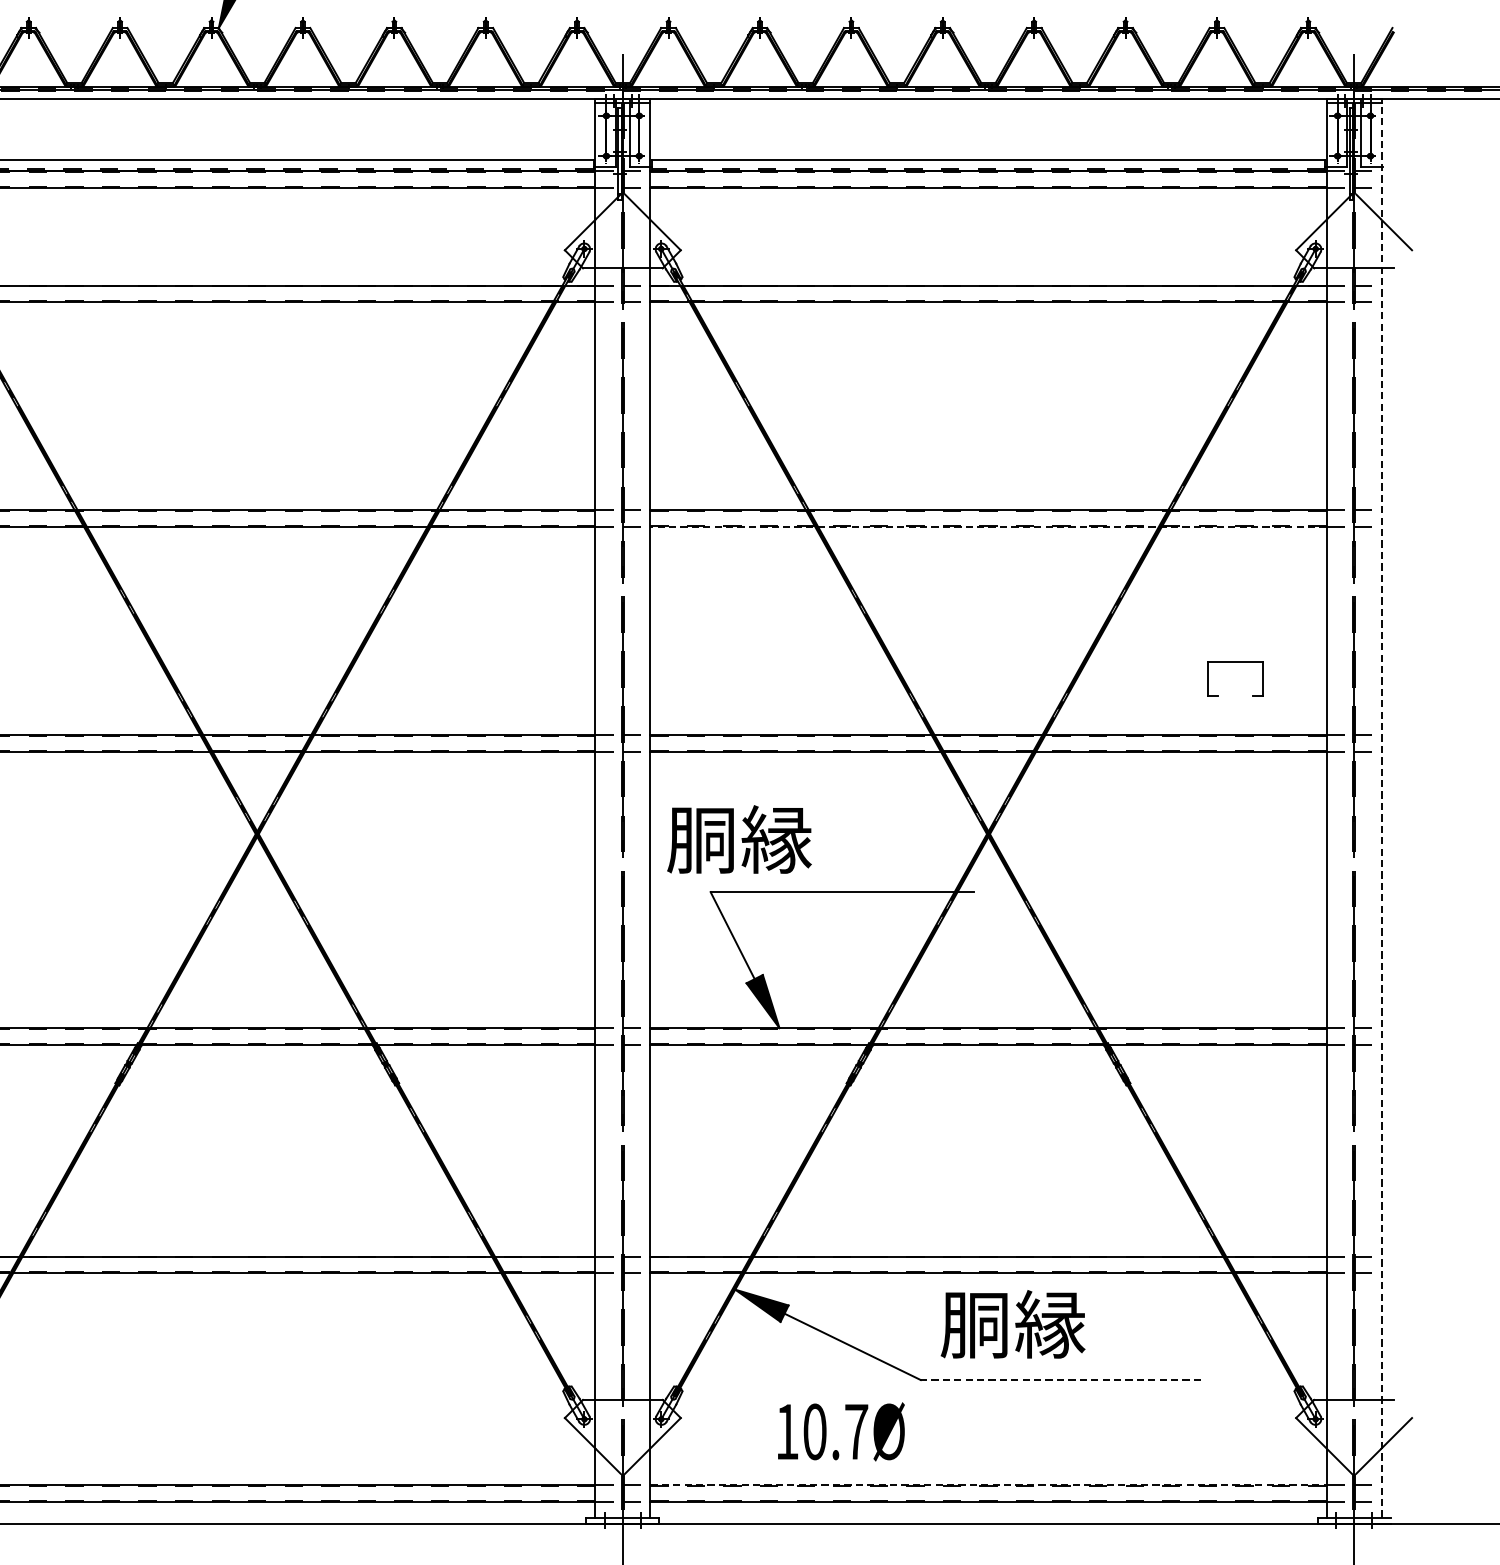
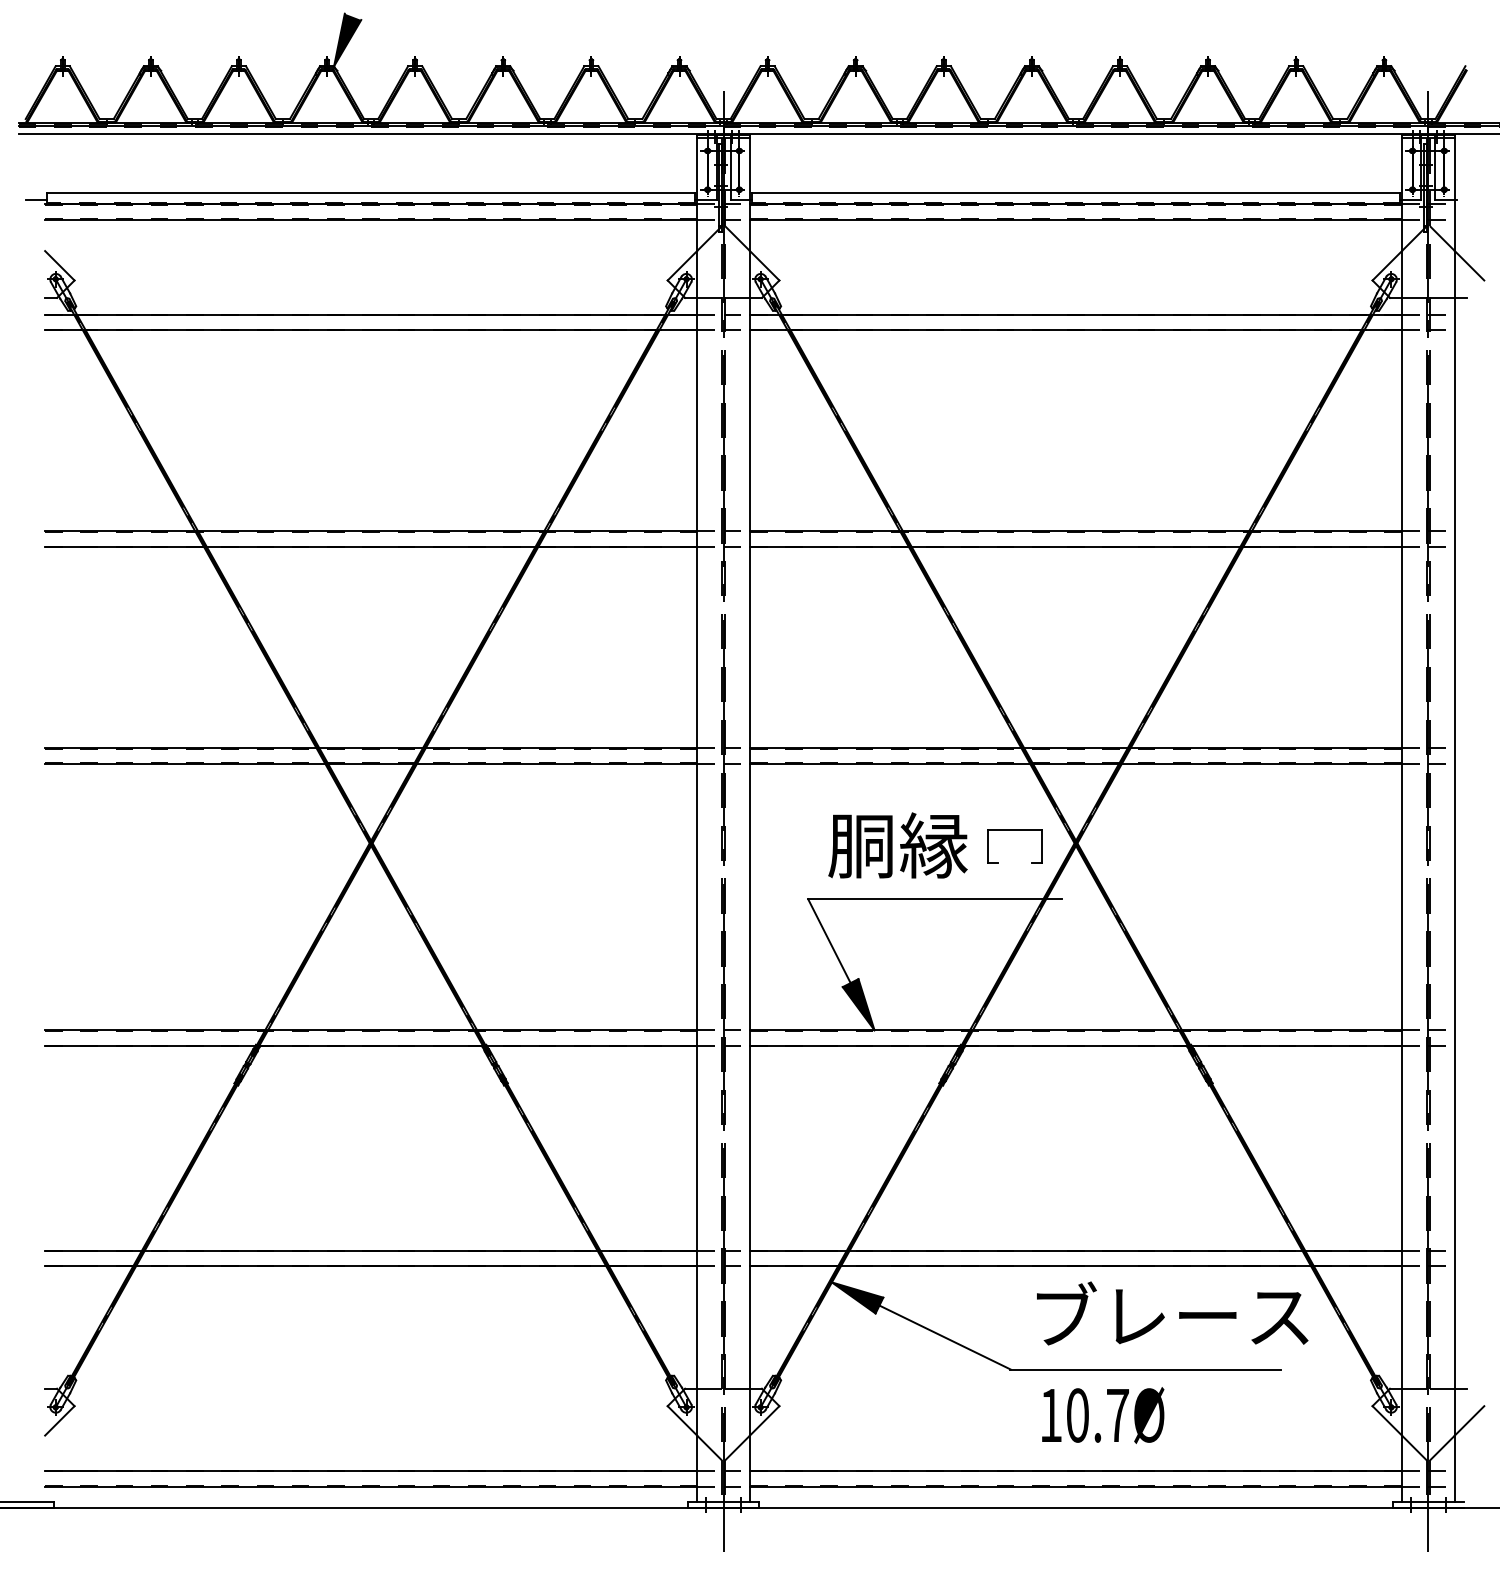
line: (987, 527) -> (1075, 547), dashed -> solid
part: (1234, 662) -> (1014, 830), moved
line: (1381, 810) -> (1454, 820), dashed -> solid
text: (738, 839) -> (897, 845), moved
text: (1085, 1322) -> (1169, 1314), 胴縁 -> ブレース
line: (1060, 1380) -> (1145, 1369), dashed -> solid
text: (841, 1431) -> (1103, 1415), moved
line: (987, 1484) -> (1075, 1470), dashed -> solid

